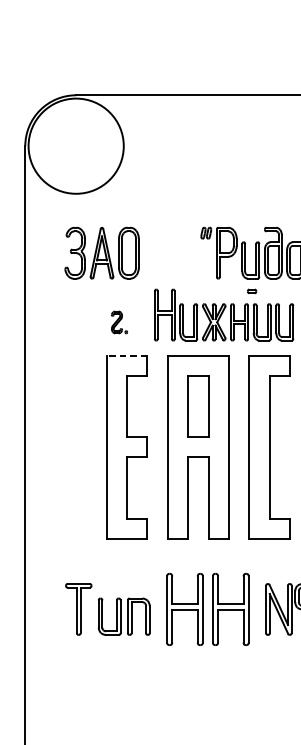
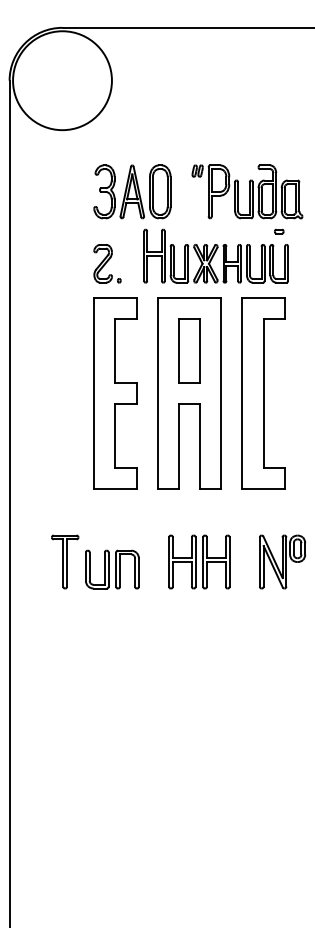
part: (102, 252) -> (132, 191), moved
part: (252, 291) -> (279, 231), moved
part: (119, 322) -> (107, 263), size x1.67
line: (126, 355) -> (114, 298), dashed -> solid
part: (208, 608) -> (199, 561), size x0.71

